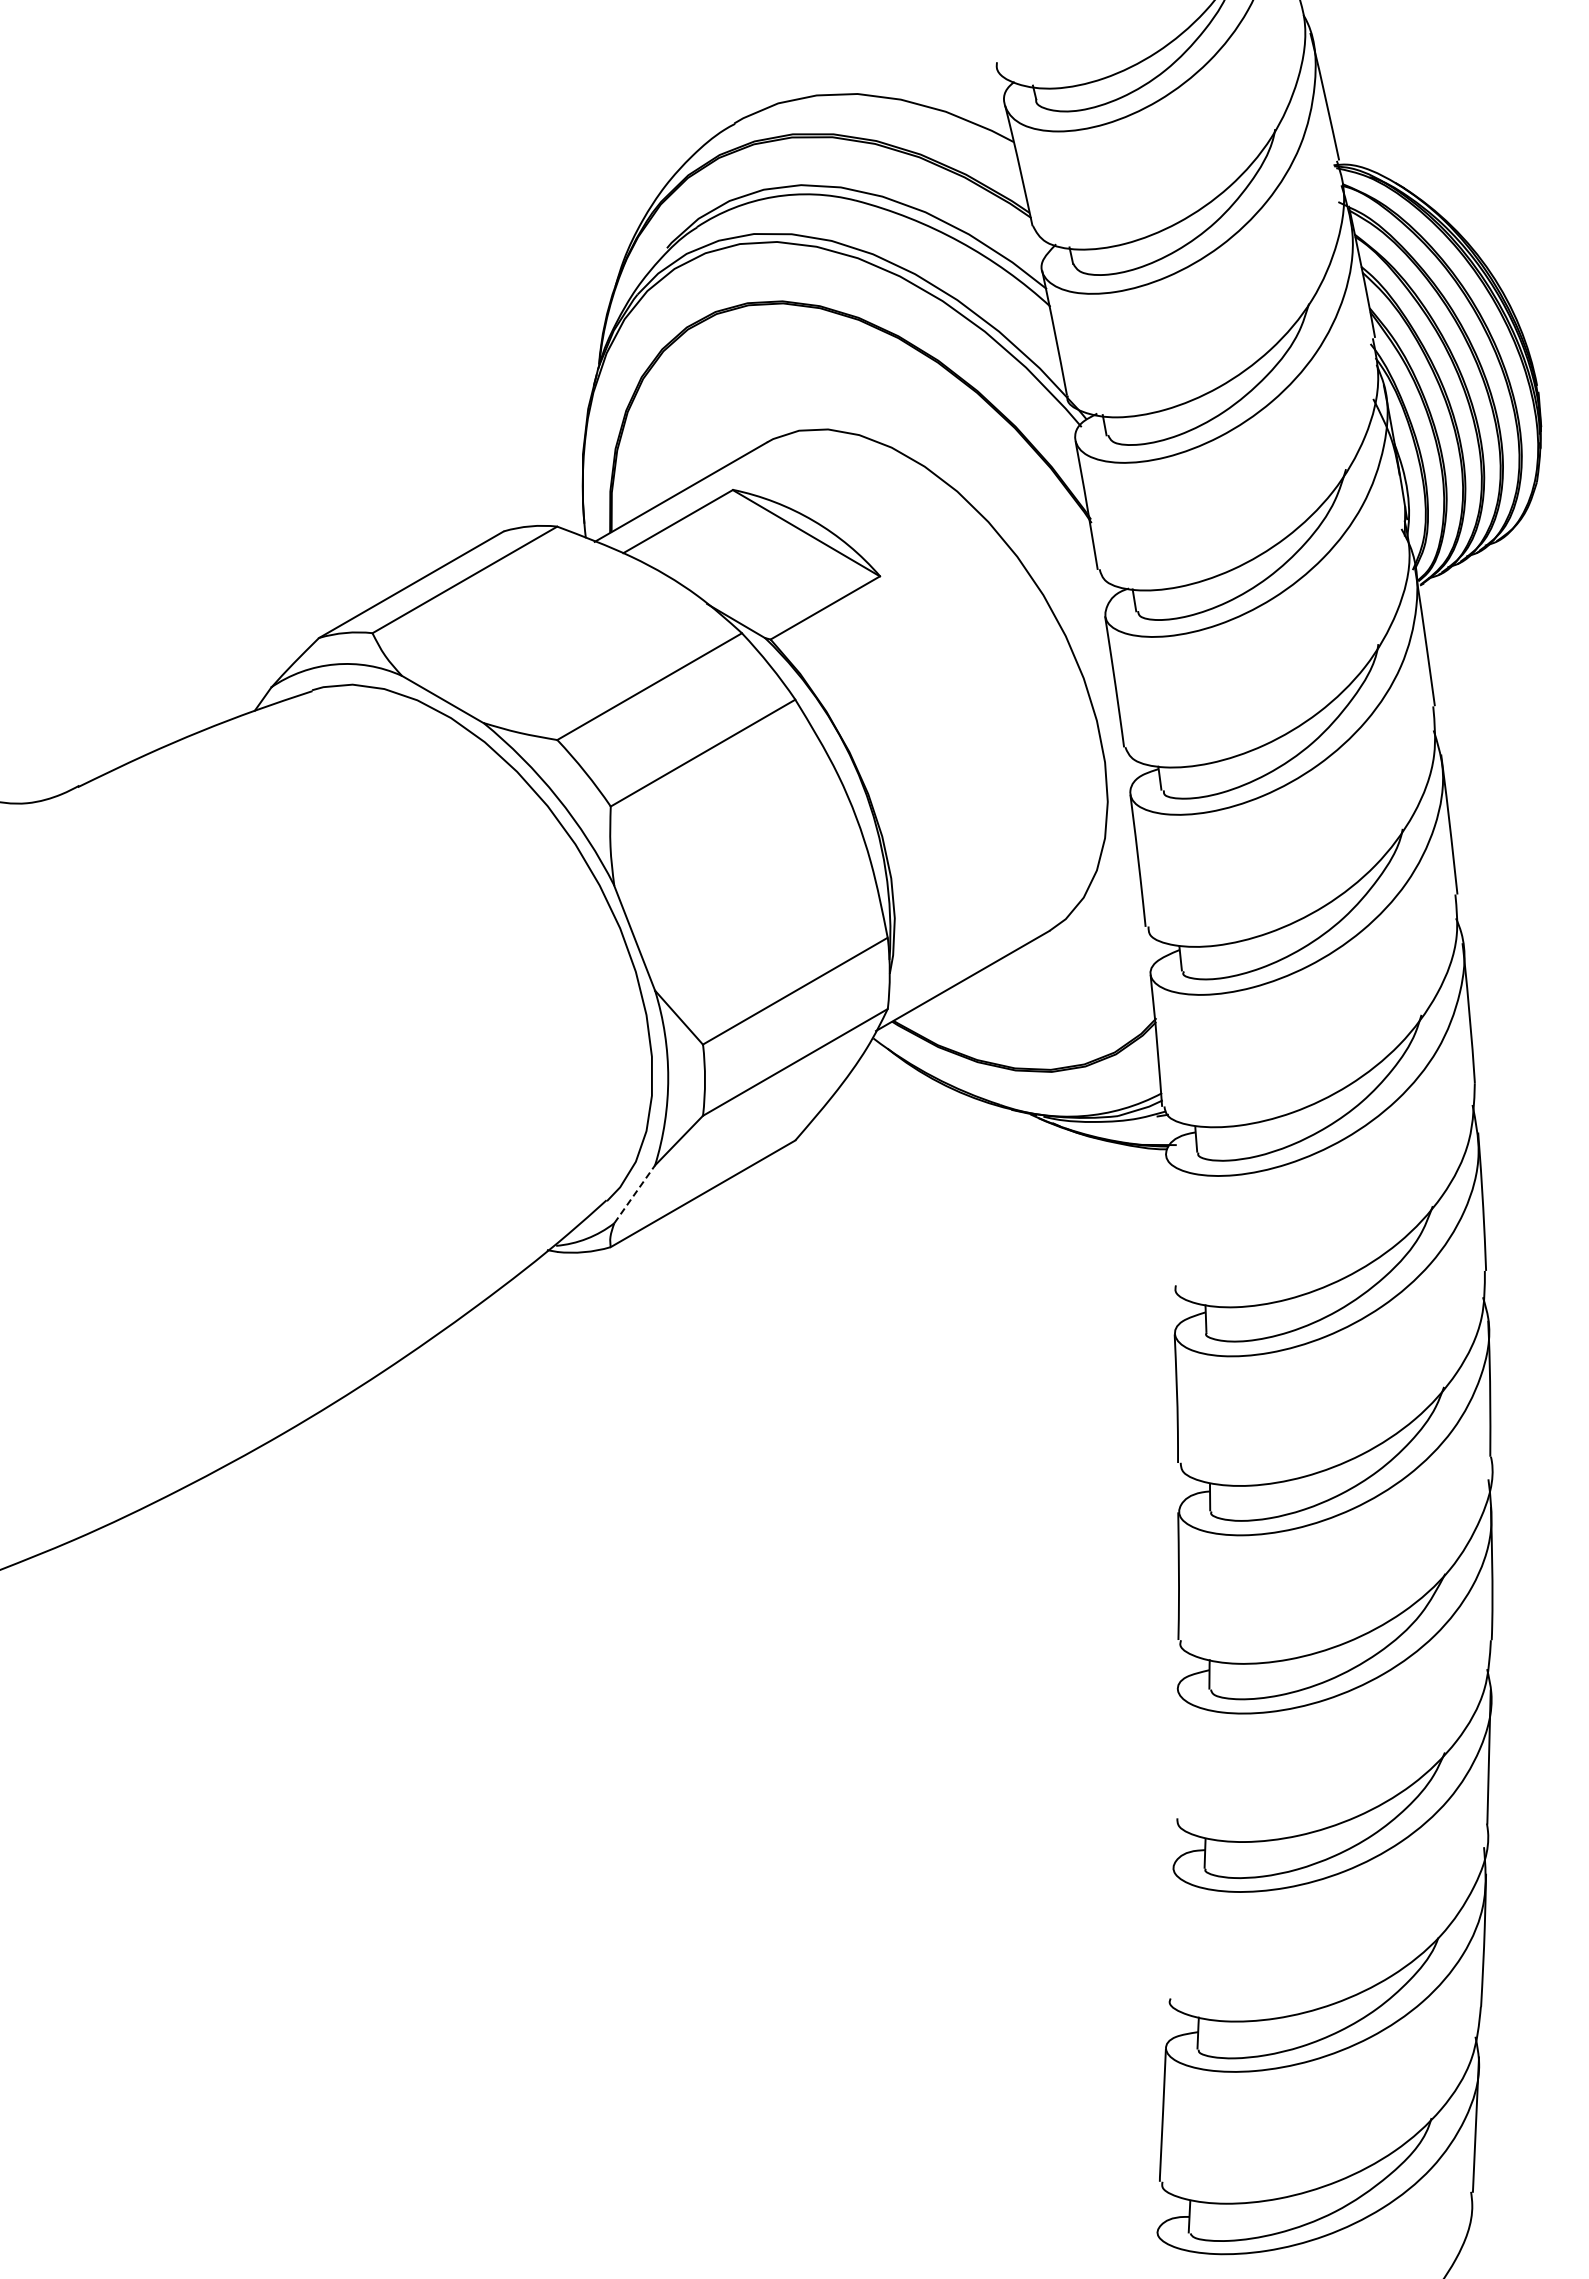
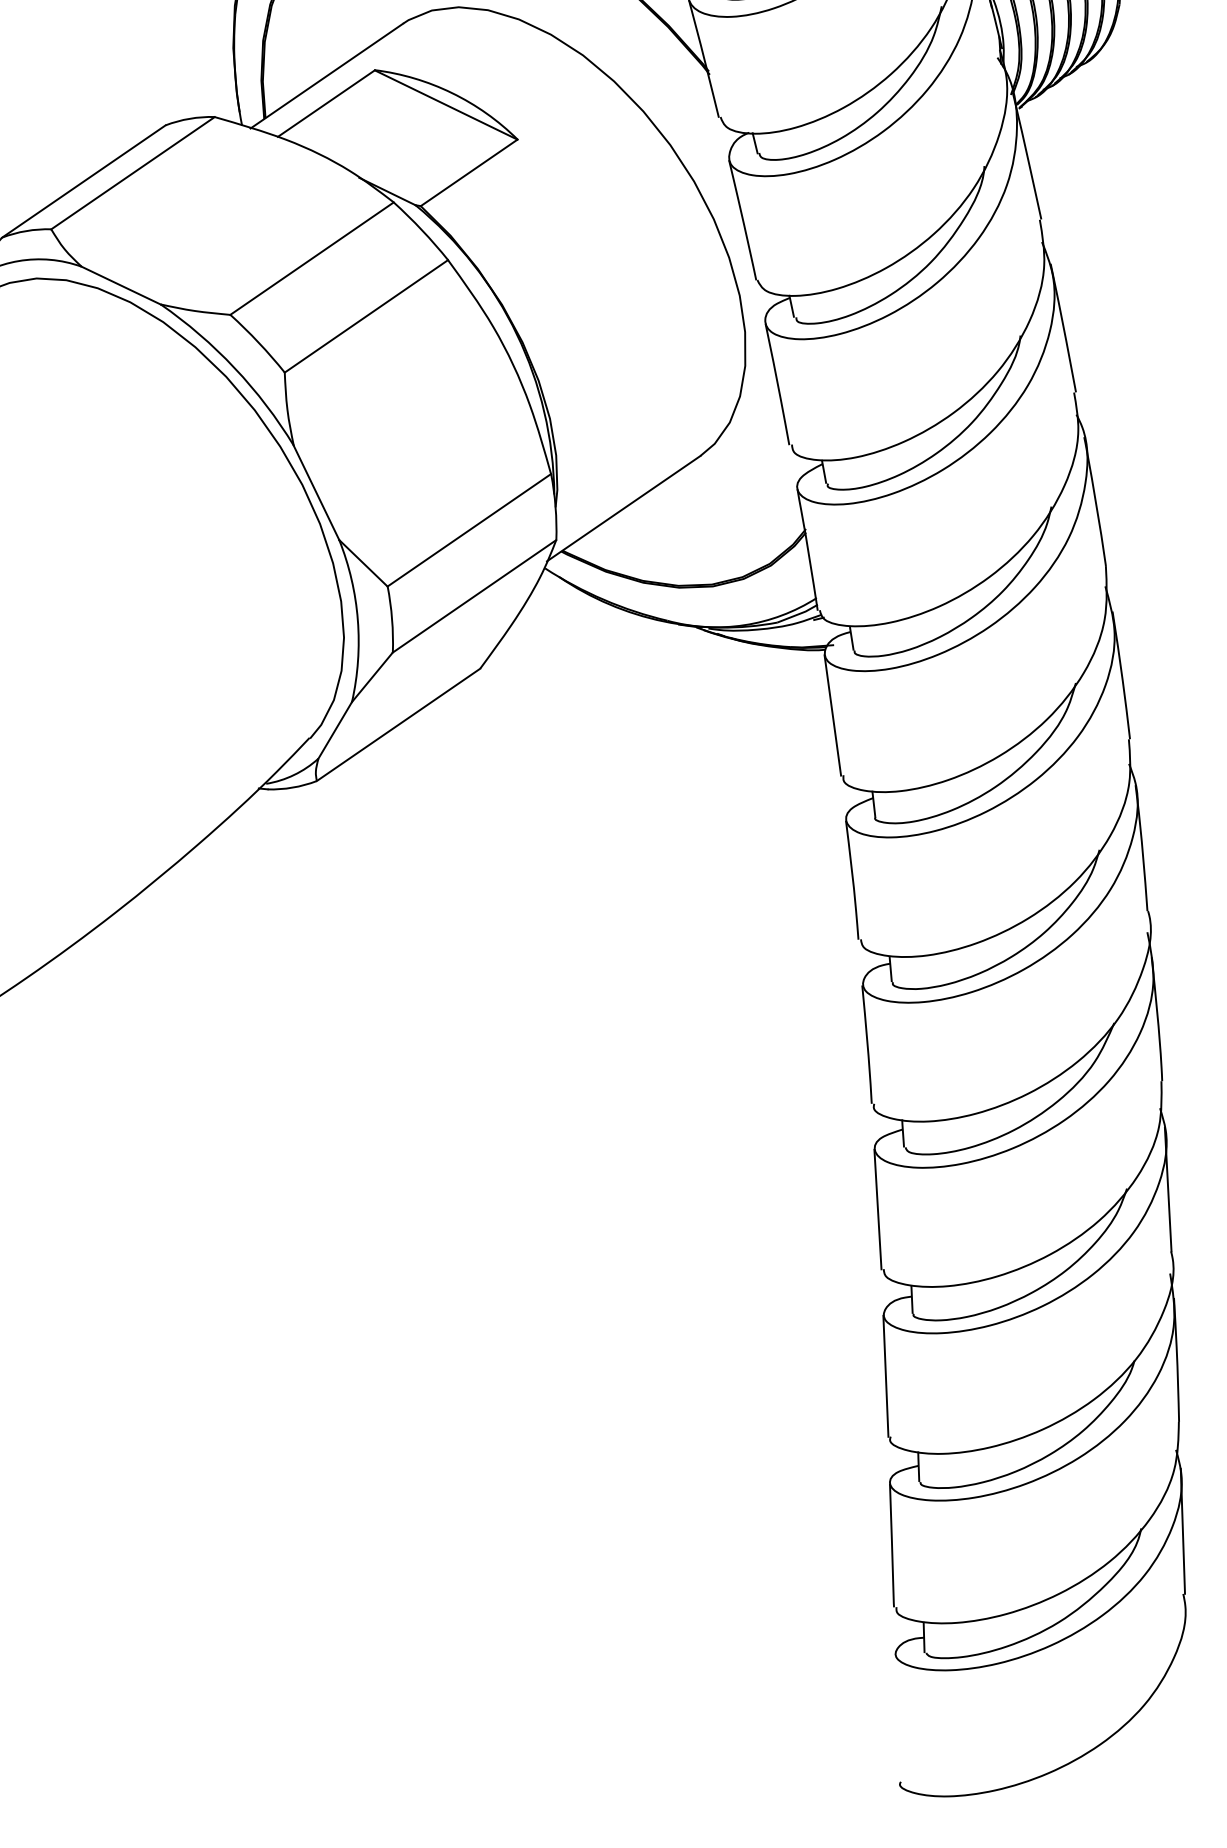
line: (634, 1193) -> (334, 729), dashed -> solid
line: (1169, 1220) -> (832, 715), added
line: (1175, 1753) -> (877, 1209), added
line: (1170, 1933) -> (885, 1376), added

